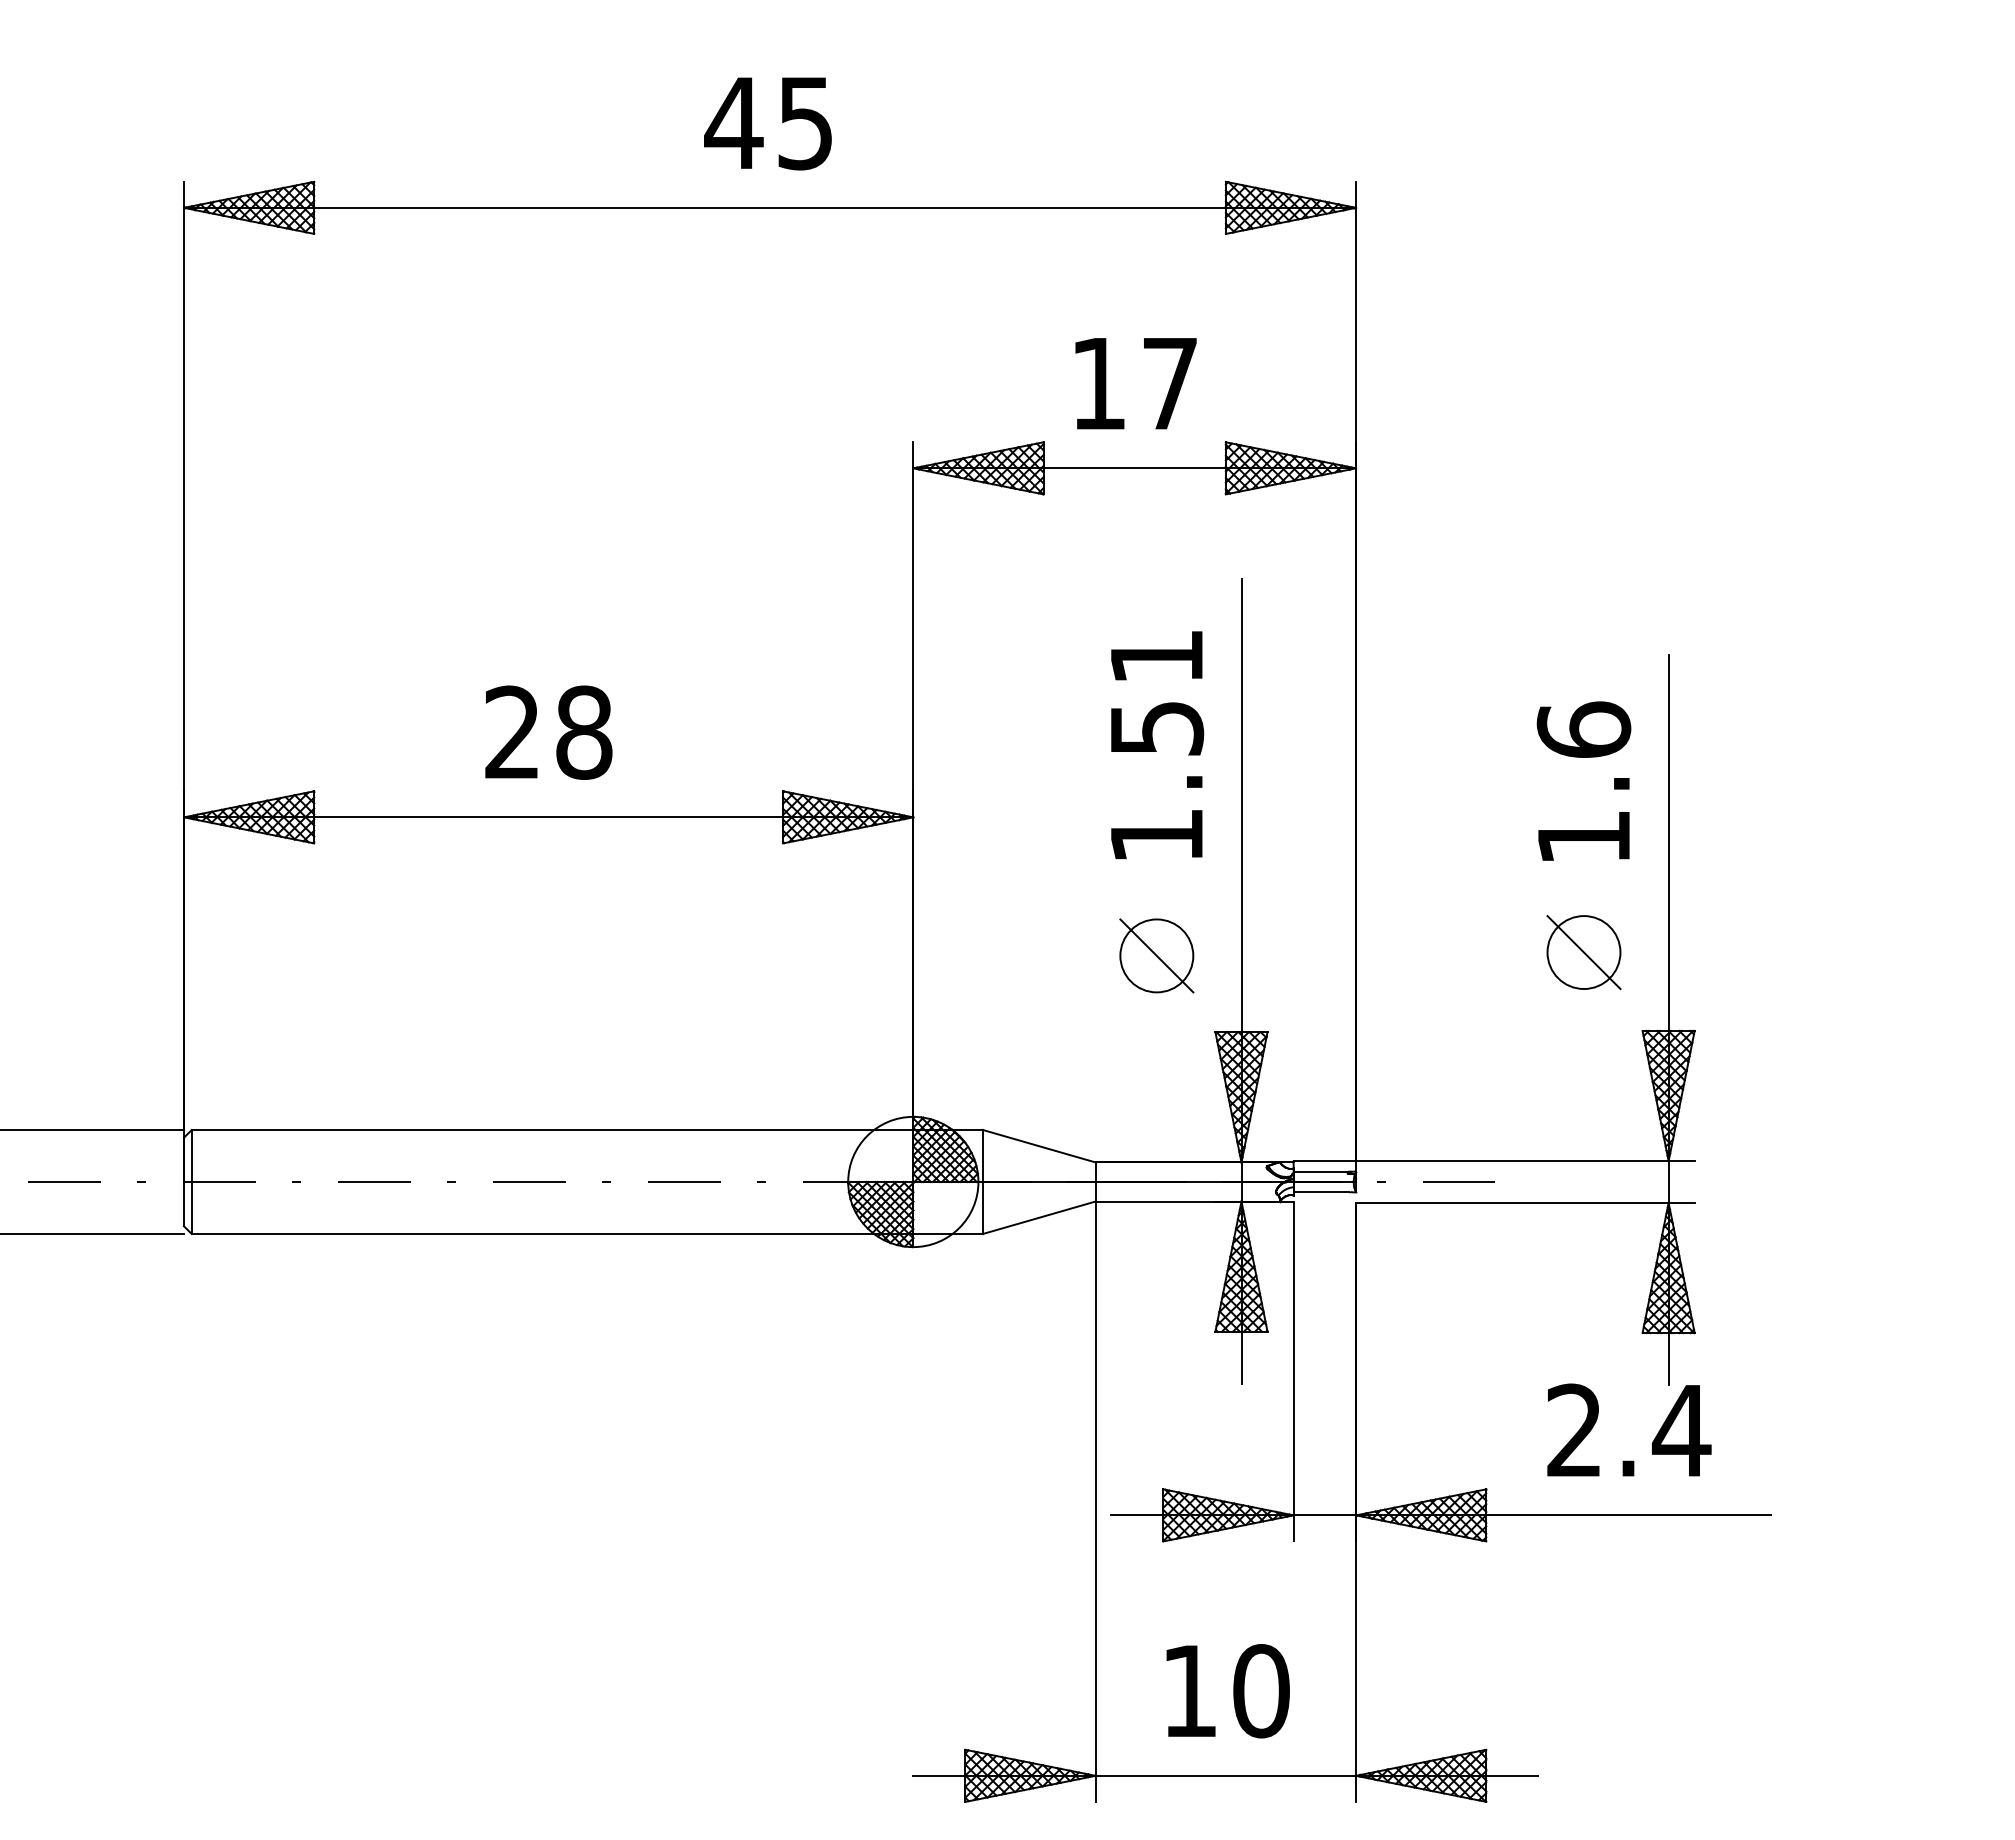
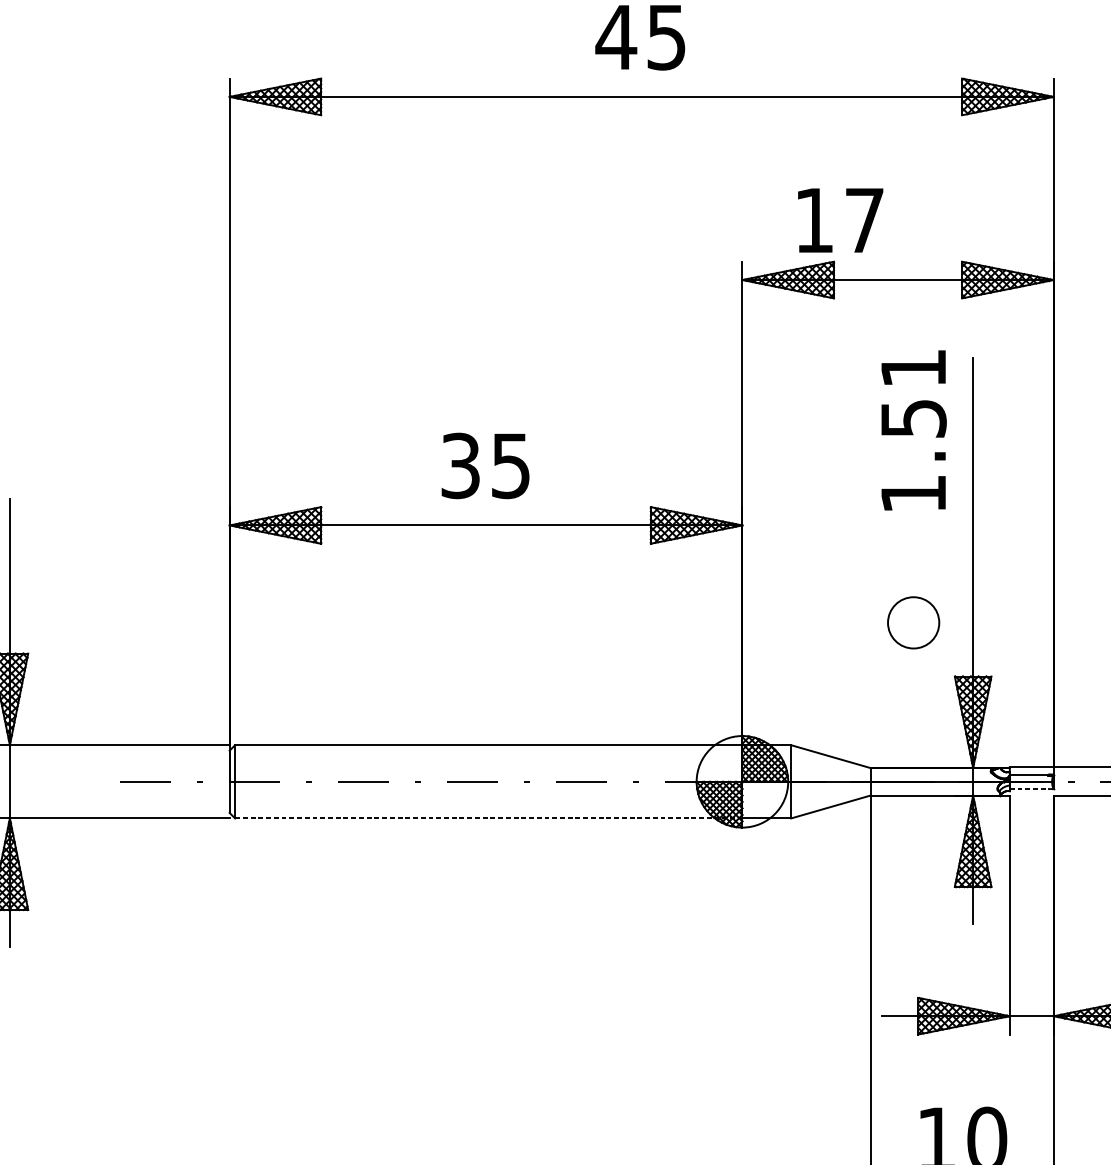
text: (1135, 383) -> (840, 220), moved
text: (548, 732) -> (485, 465), 28 -> 35
text: (1157, 744) -> (914, 429), moved
line: (1156, 955) -> (913, 622), removed
line: (1321, 1192) -> (1029, 789), solid -> dashed
line: (552, 1234) -> (488, 818), solid -> dashed

